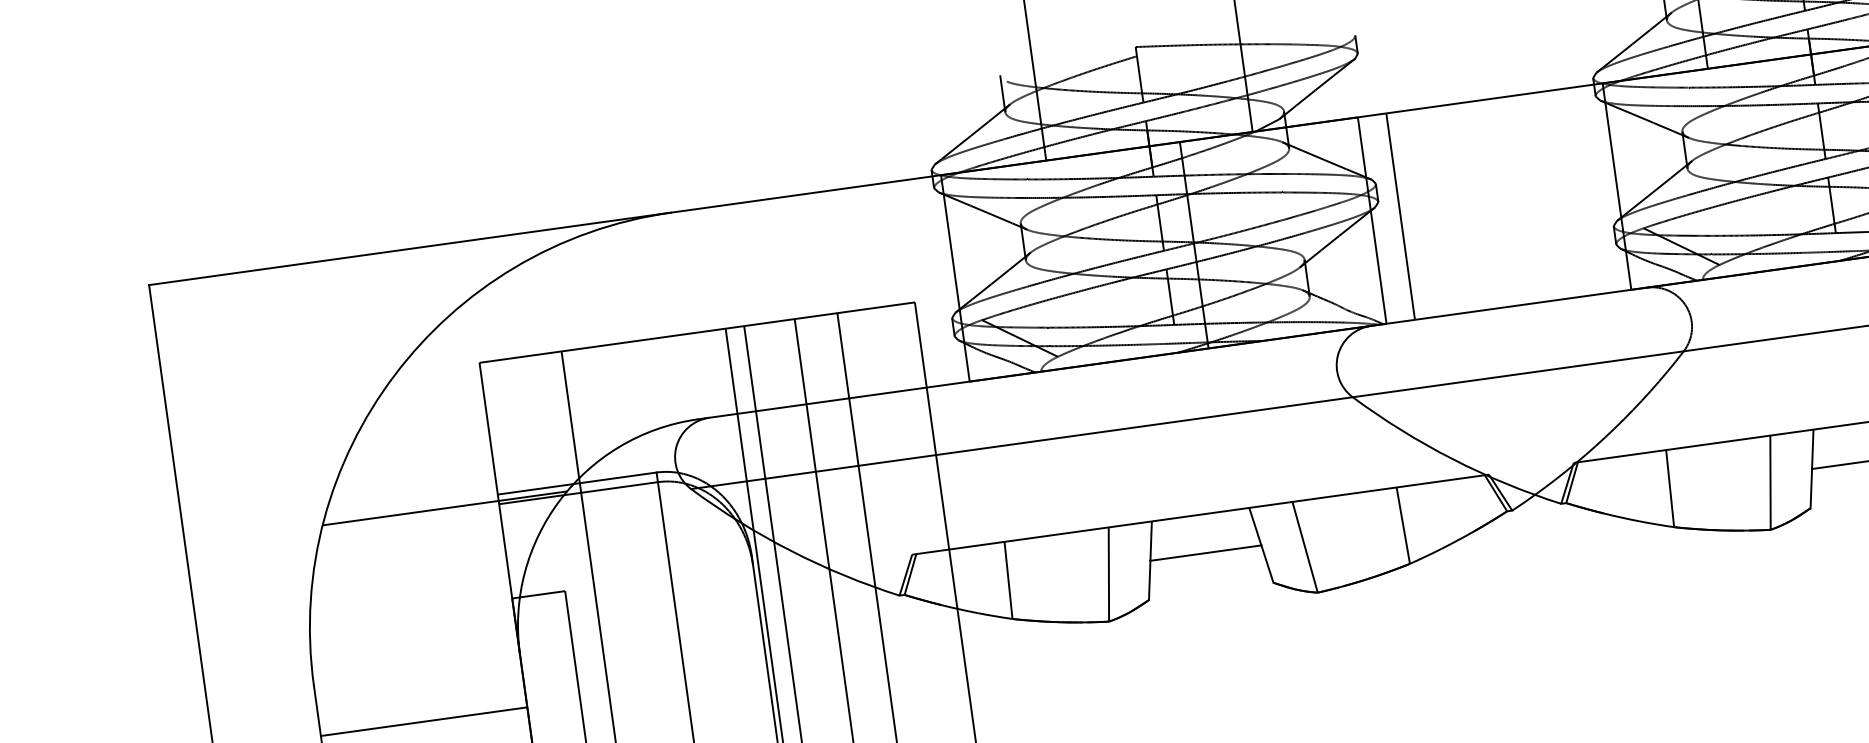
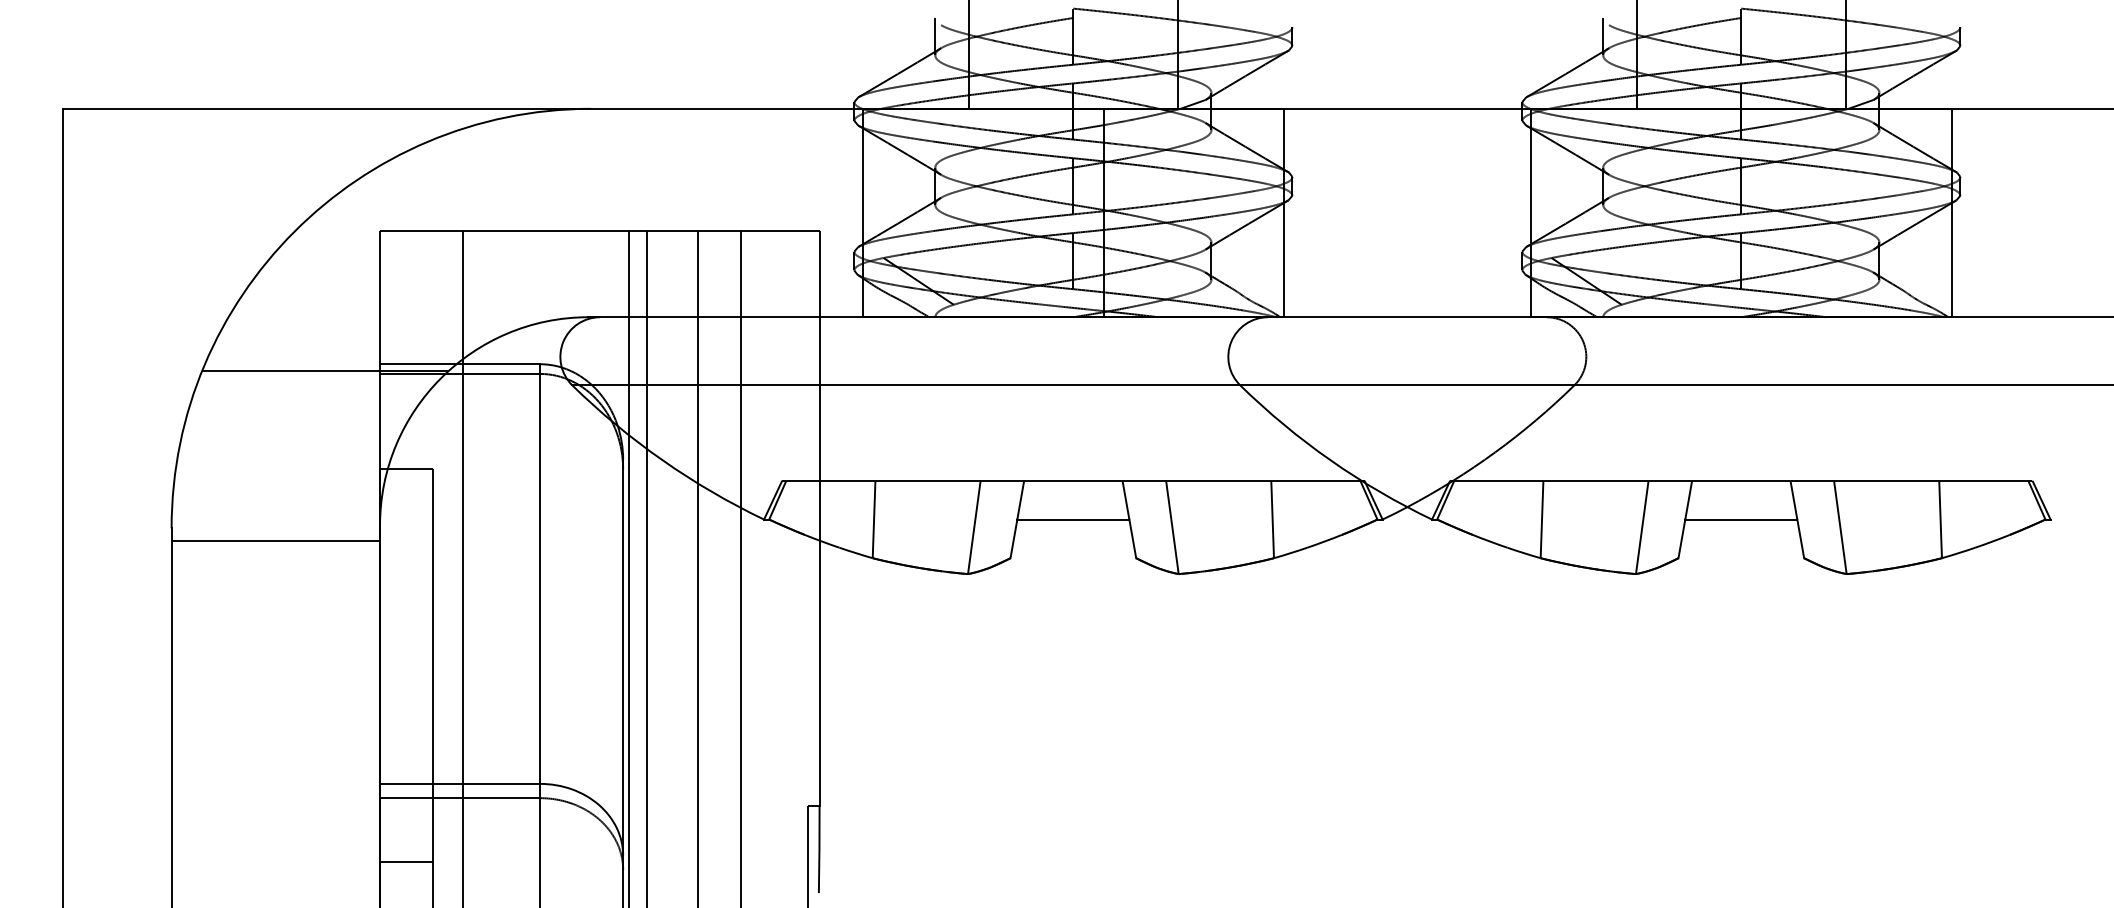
line: (1400, 216) -> (1312, 212), removed
line: (423, 722) -> (275, 541), moved

